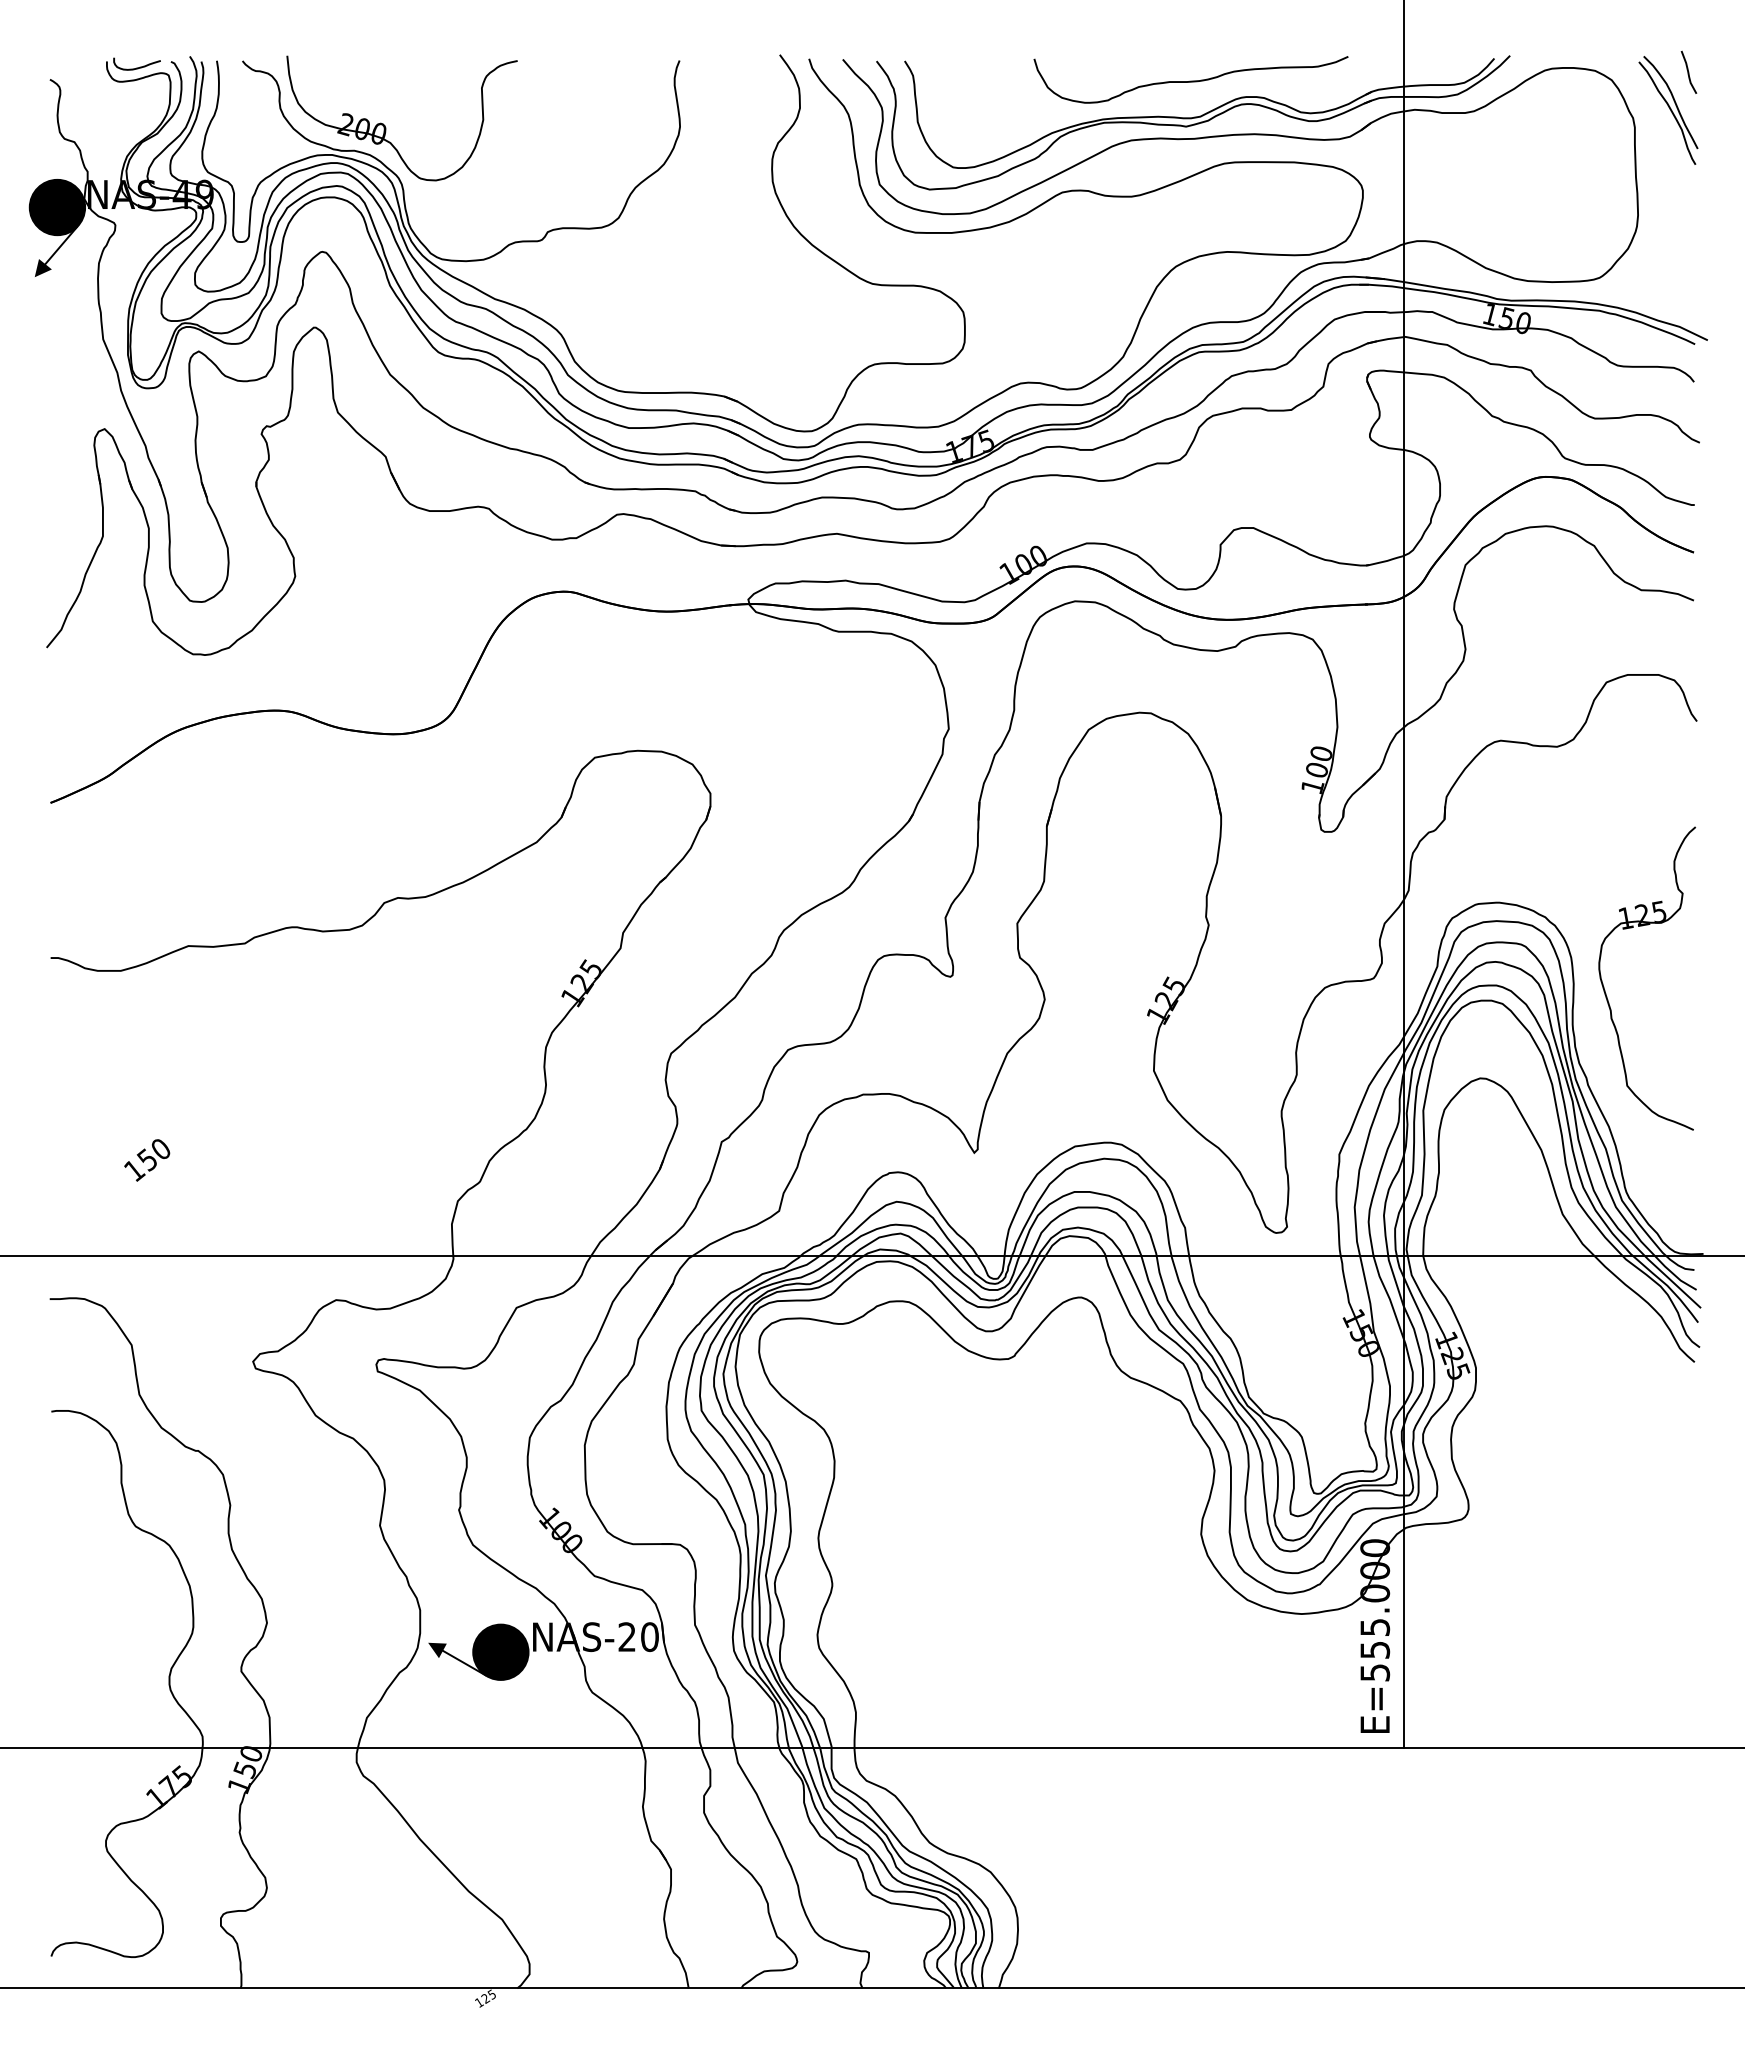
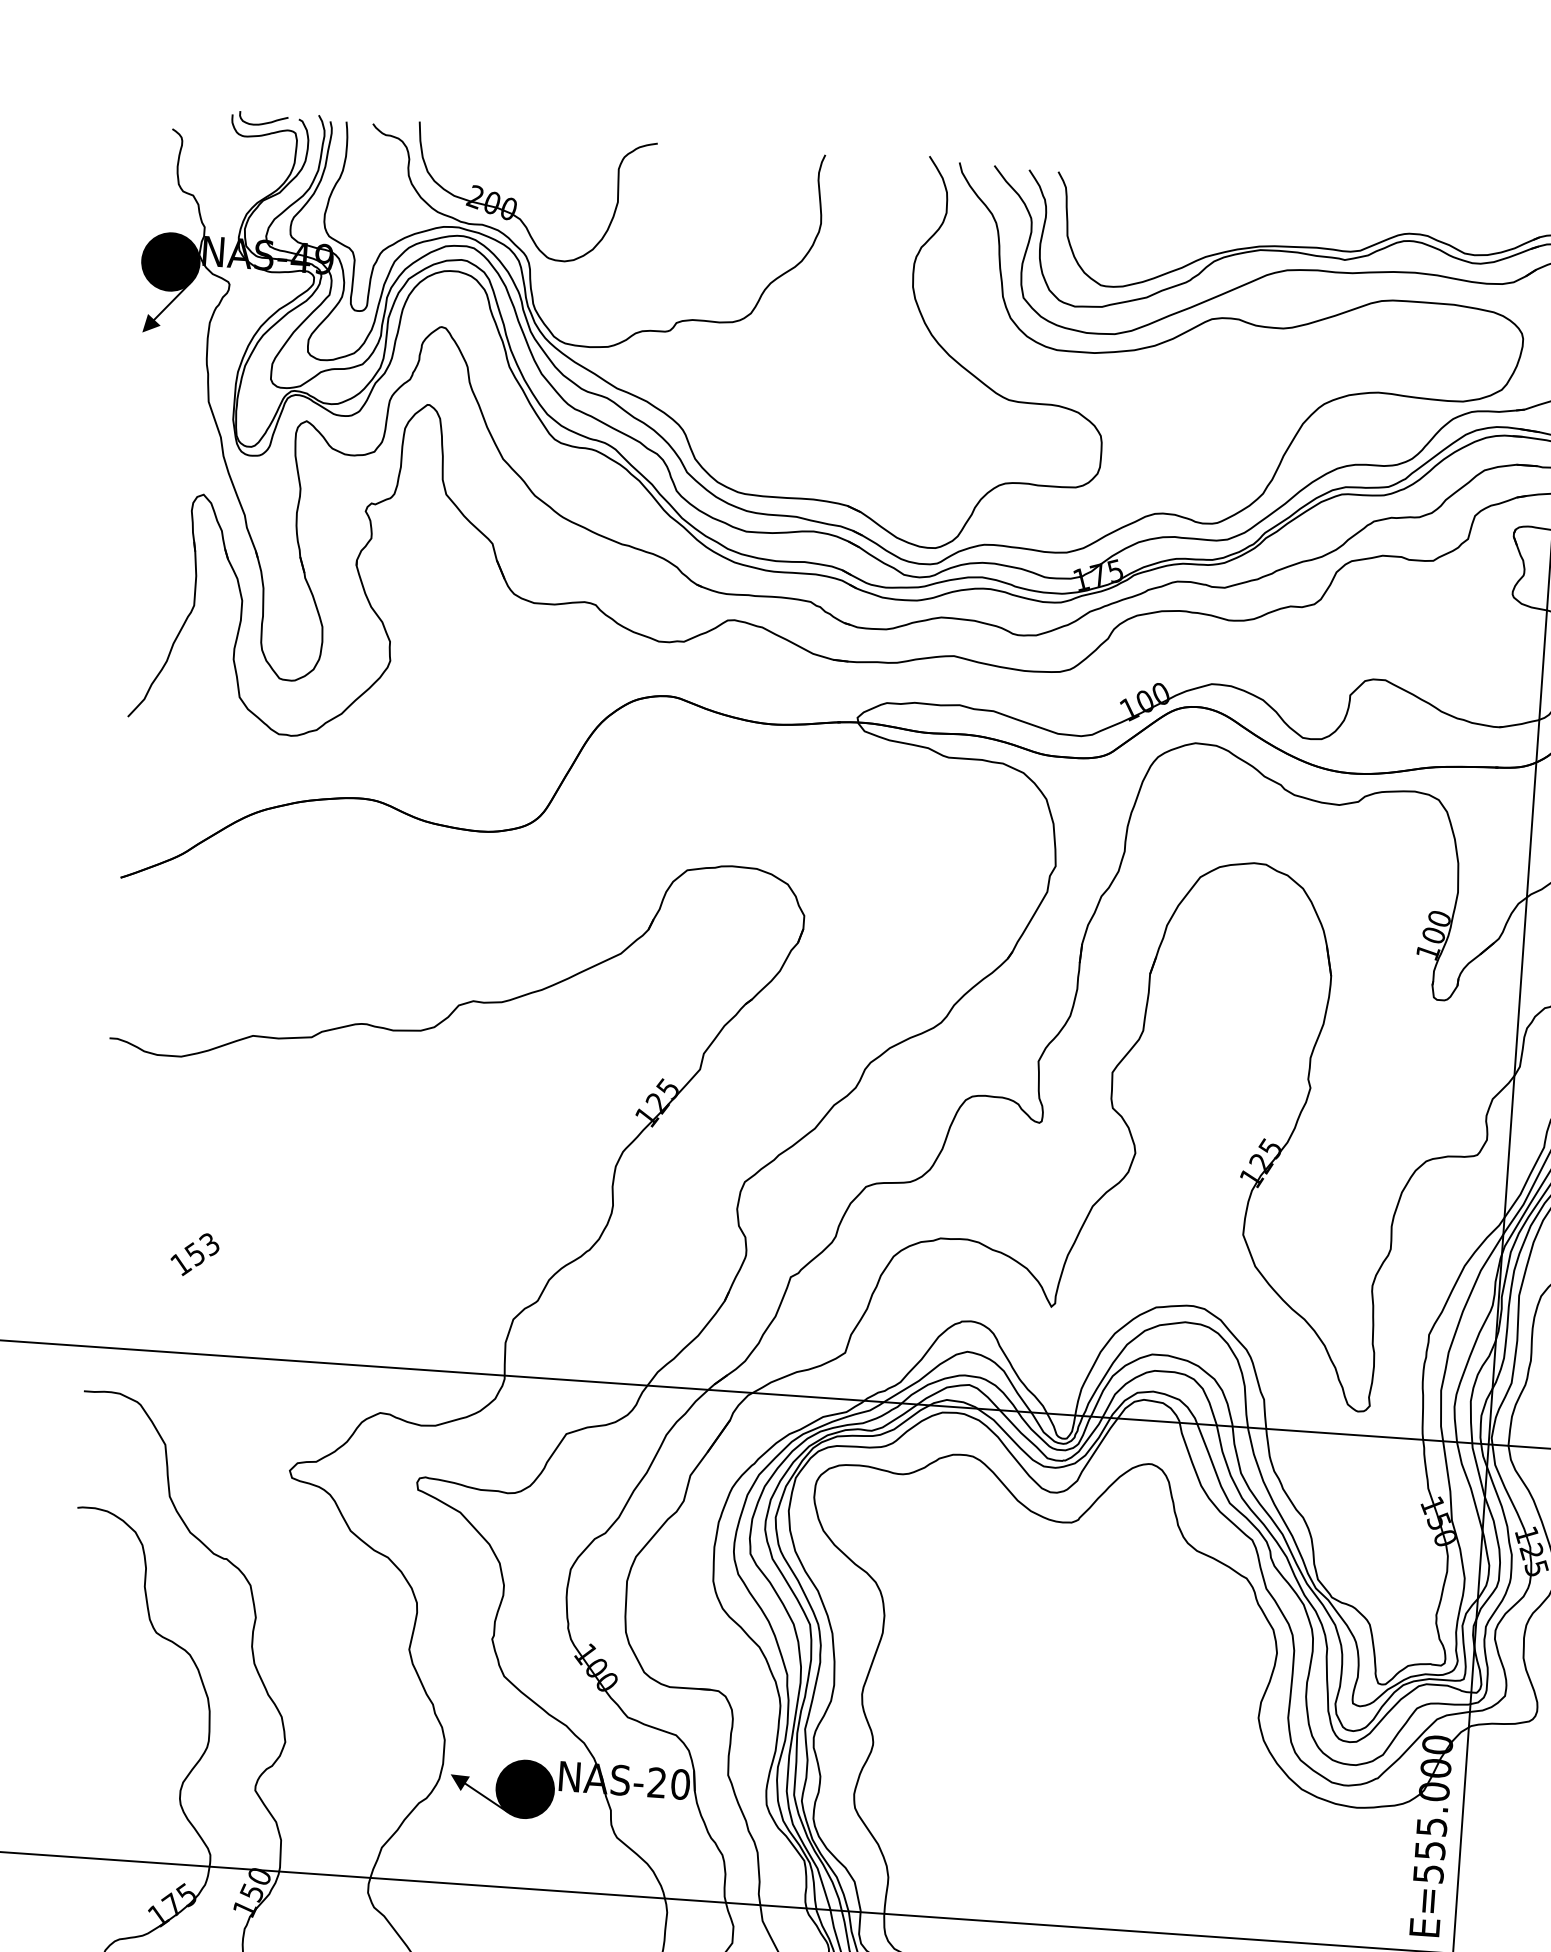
curve: (1190, 80) -> (1352, 212), removed
text: (160, 1149) -> (209, 1244), 150 -> 153

